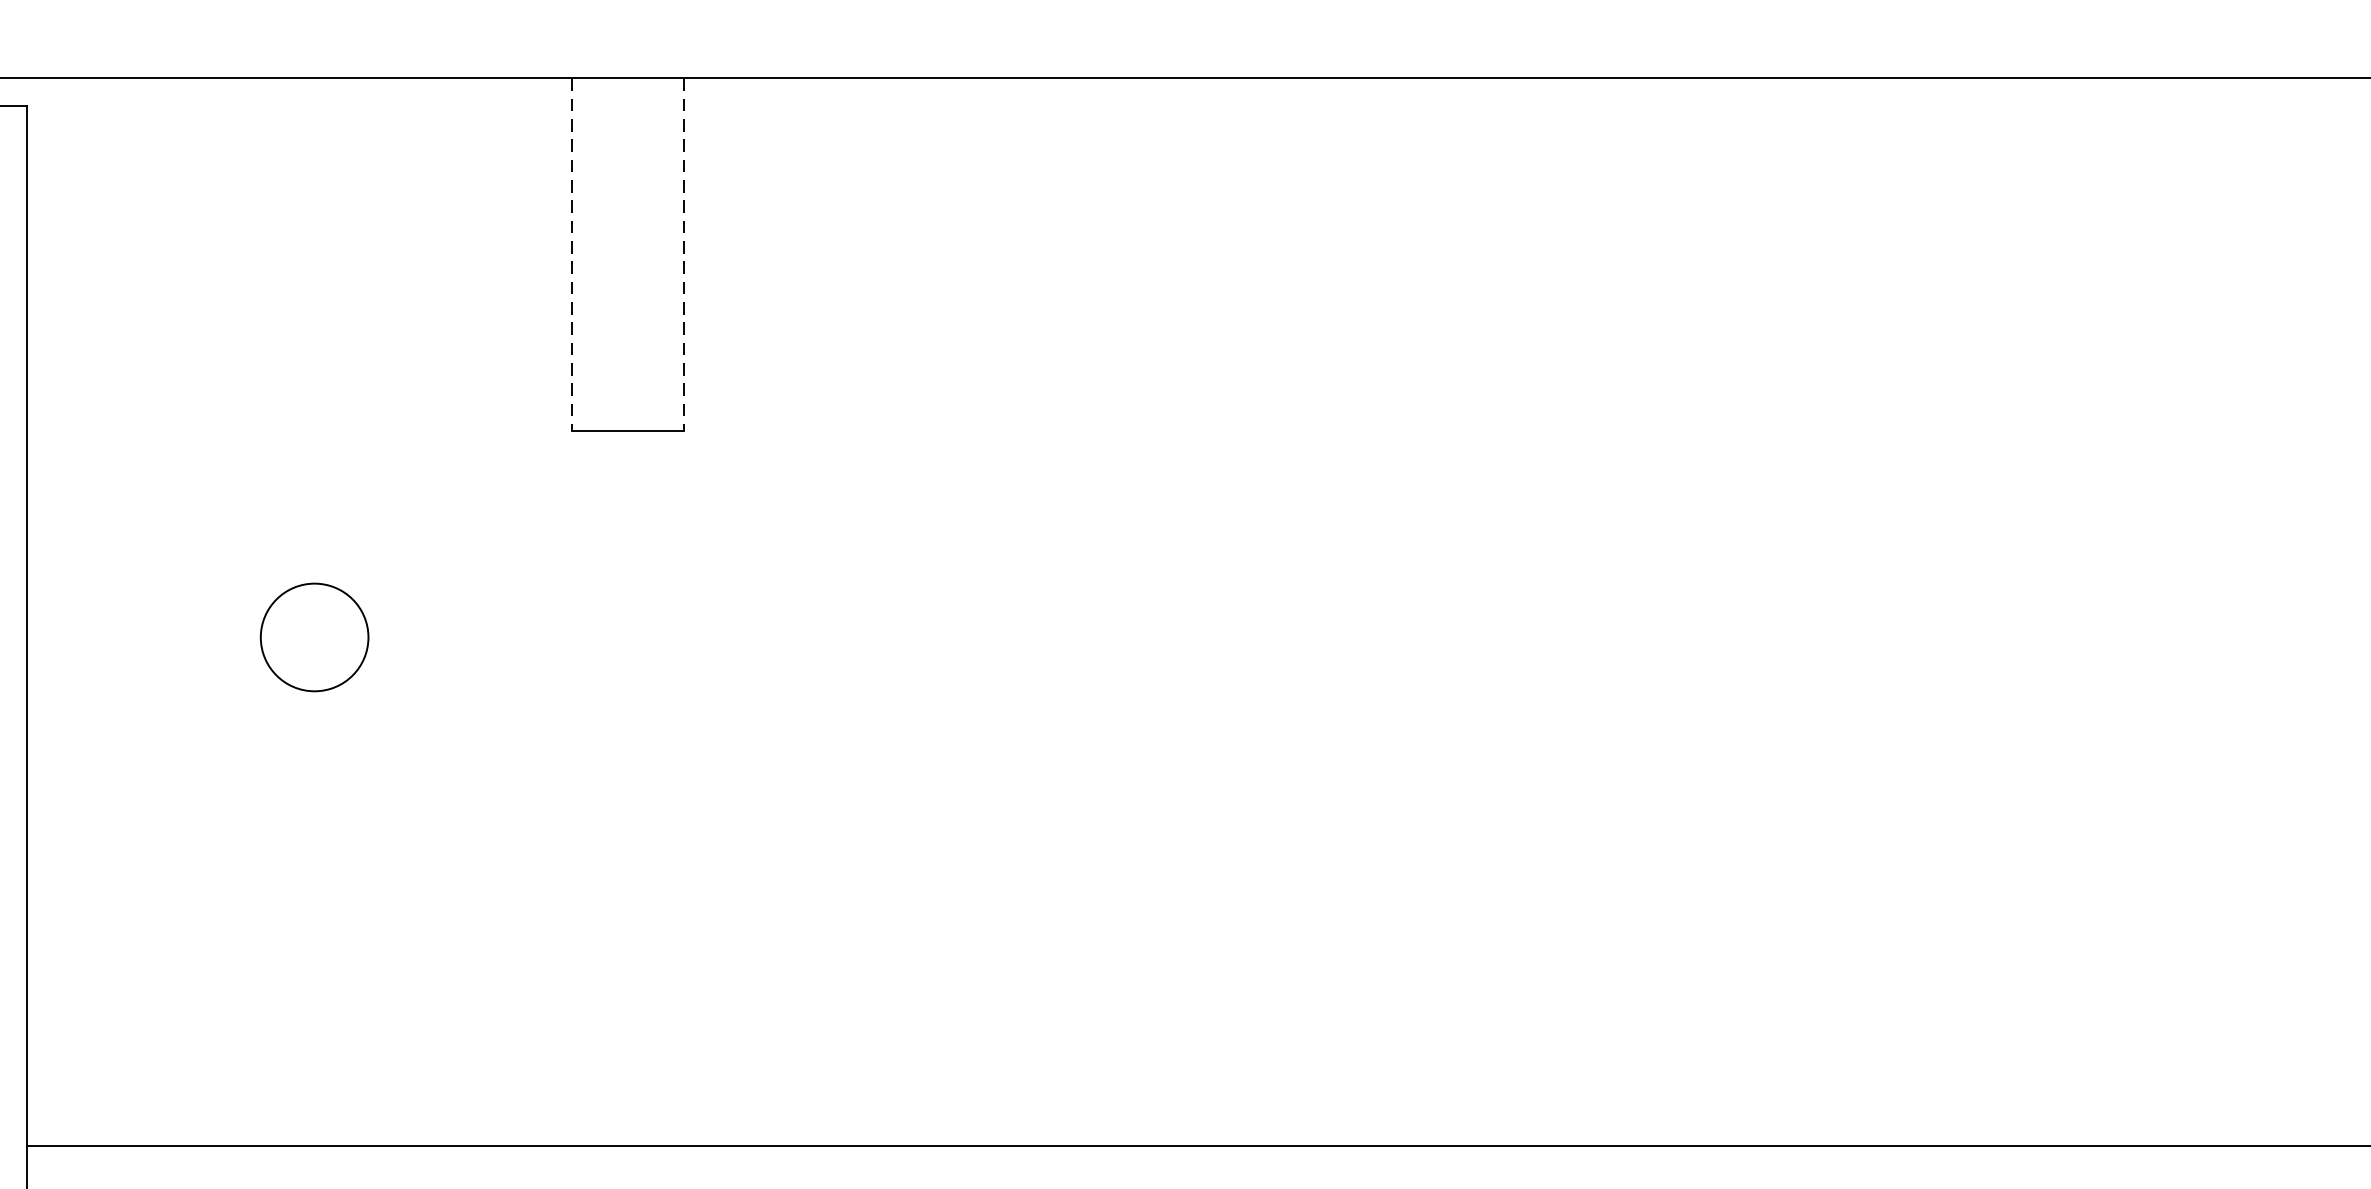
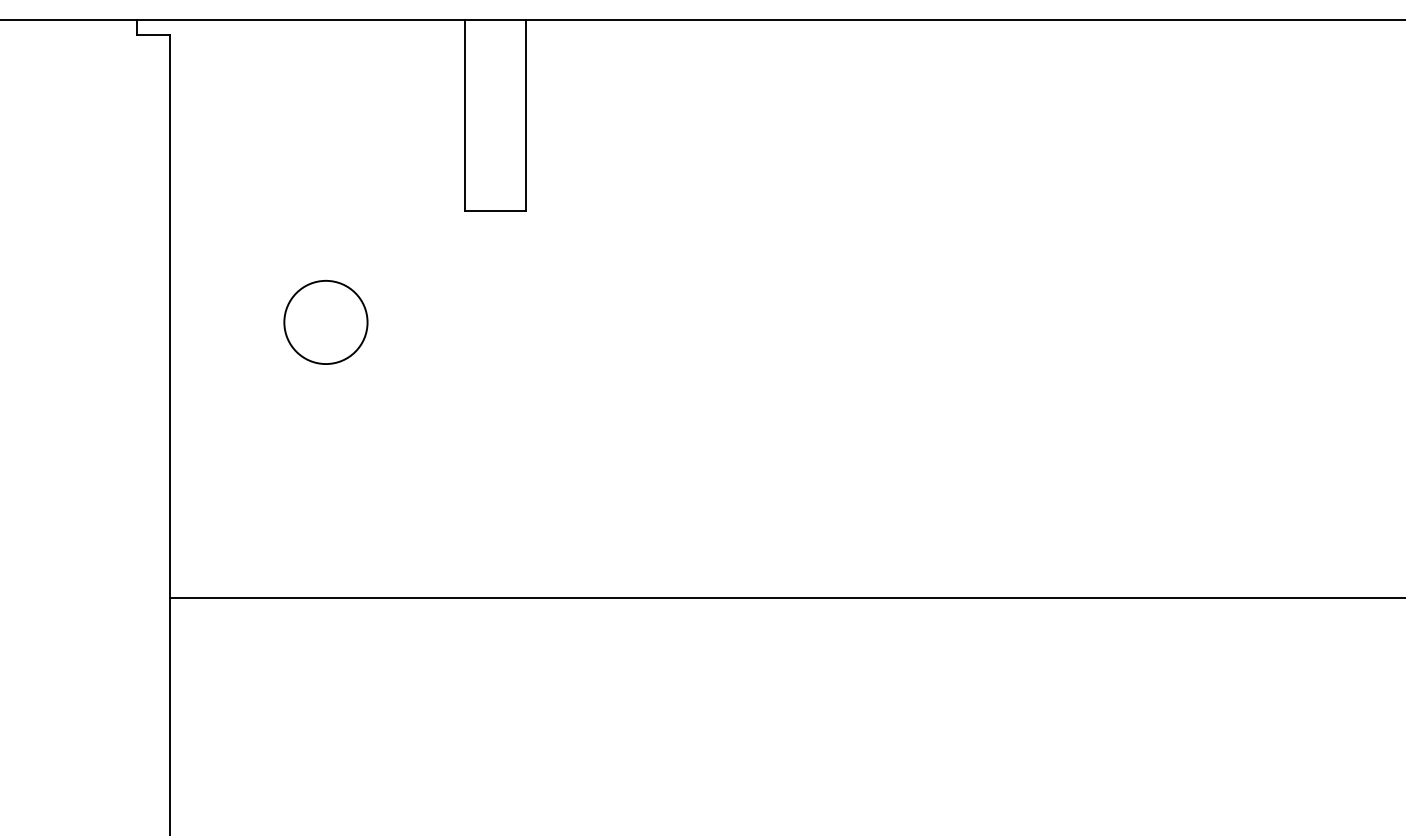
line: (572, 254) -> (465, 115), dashed -> solid
line: (683, 254) -> (525, 115), dashed -> solid
circle: (313, 637) -> (325, 322), size x1.43

